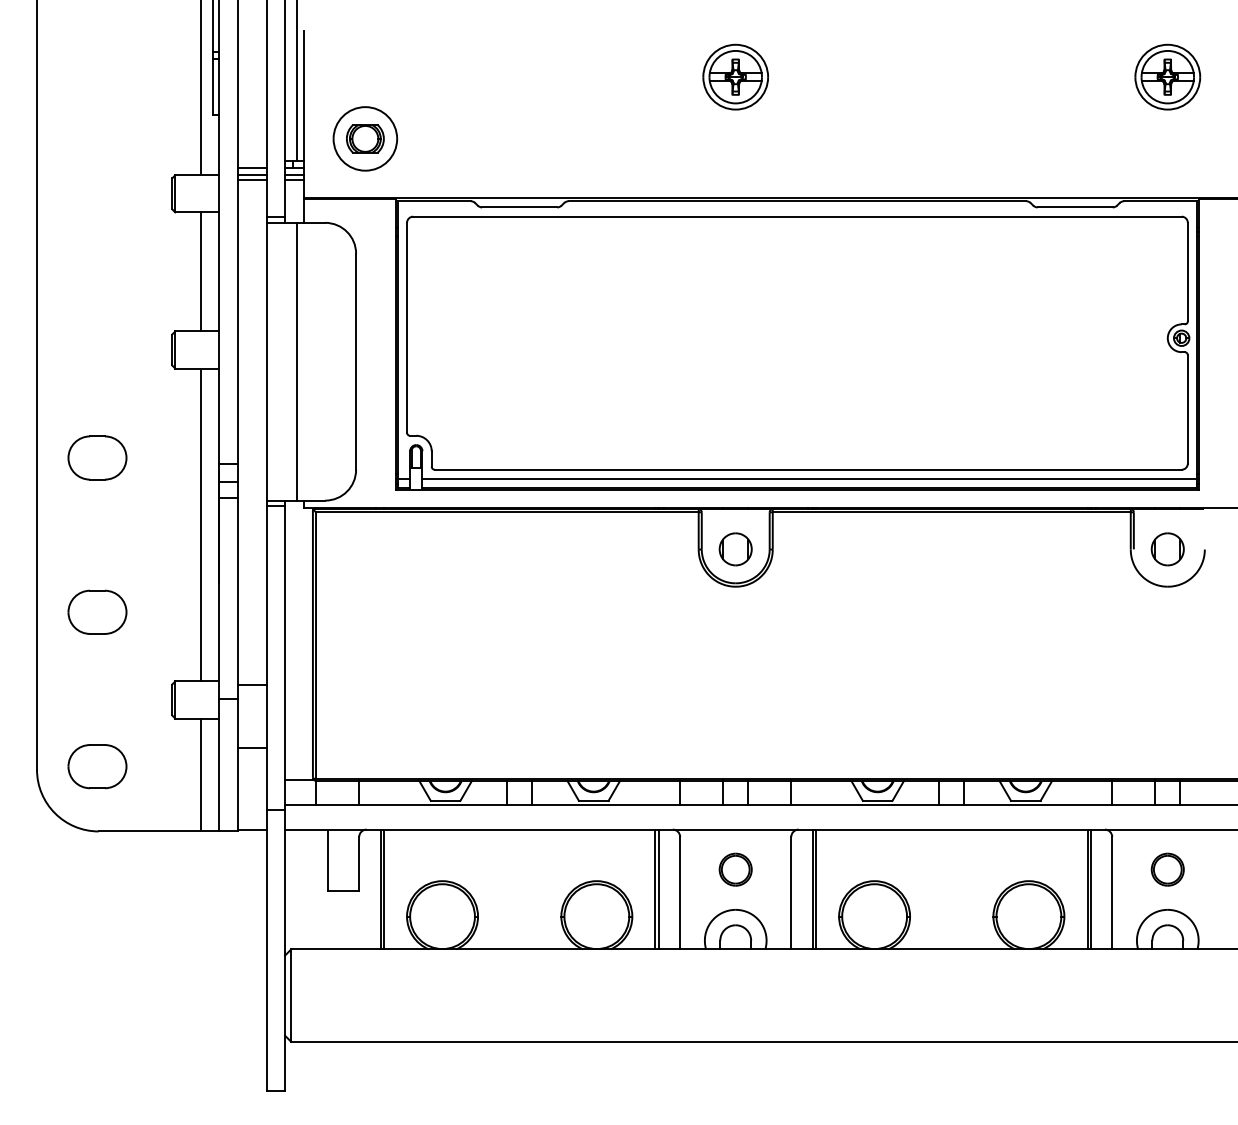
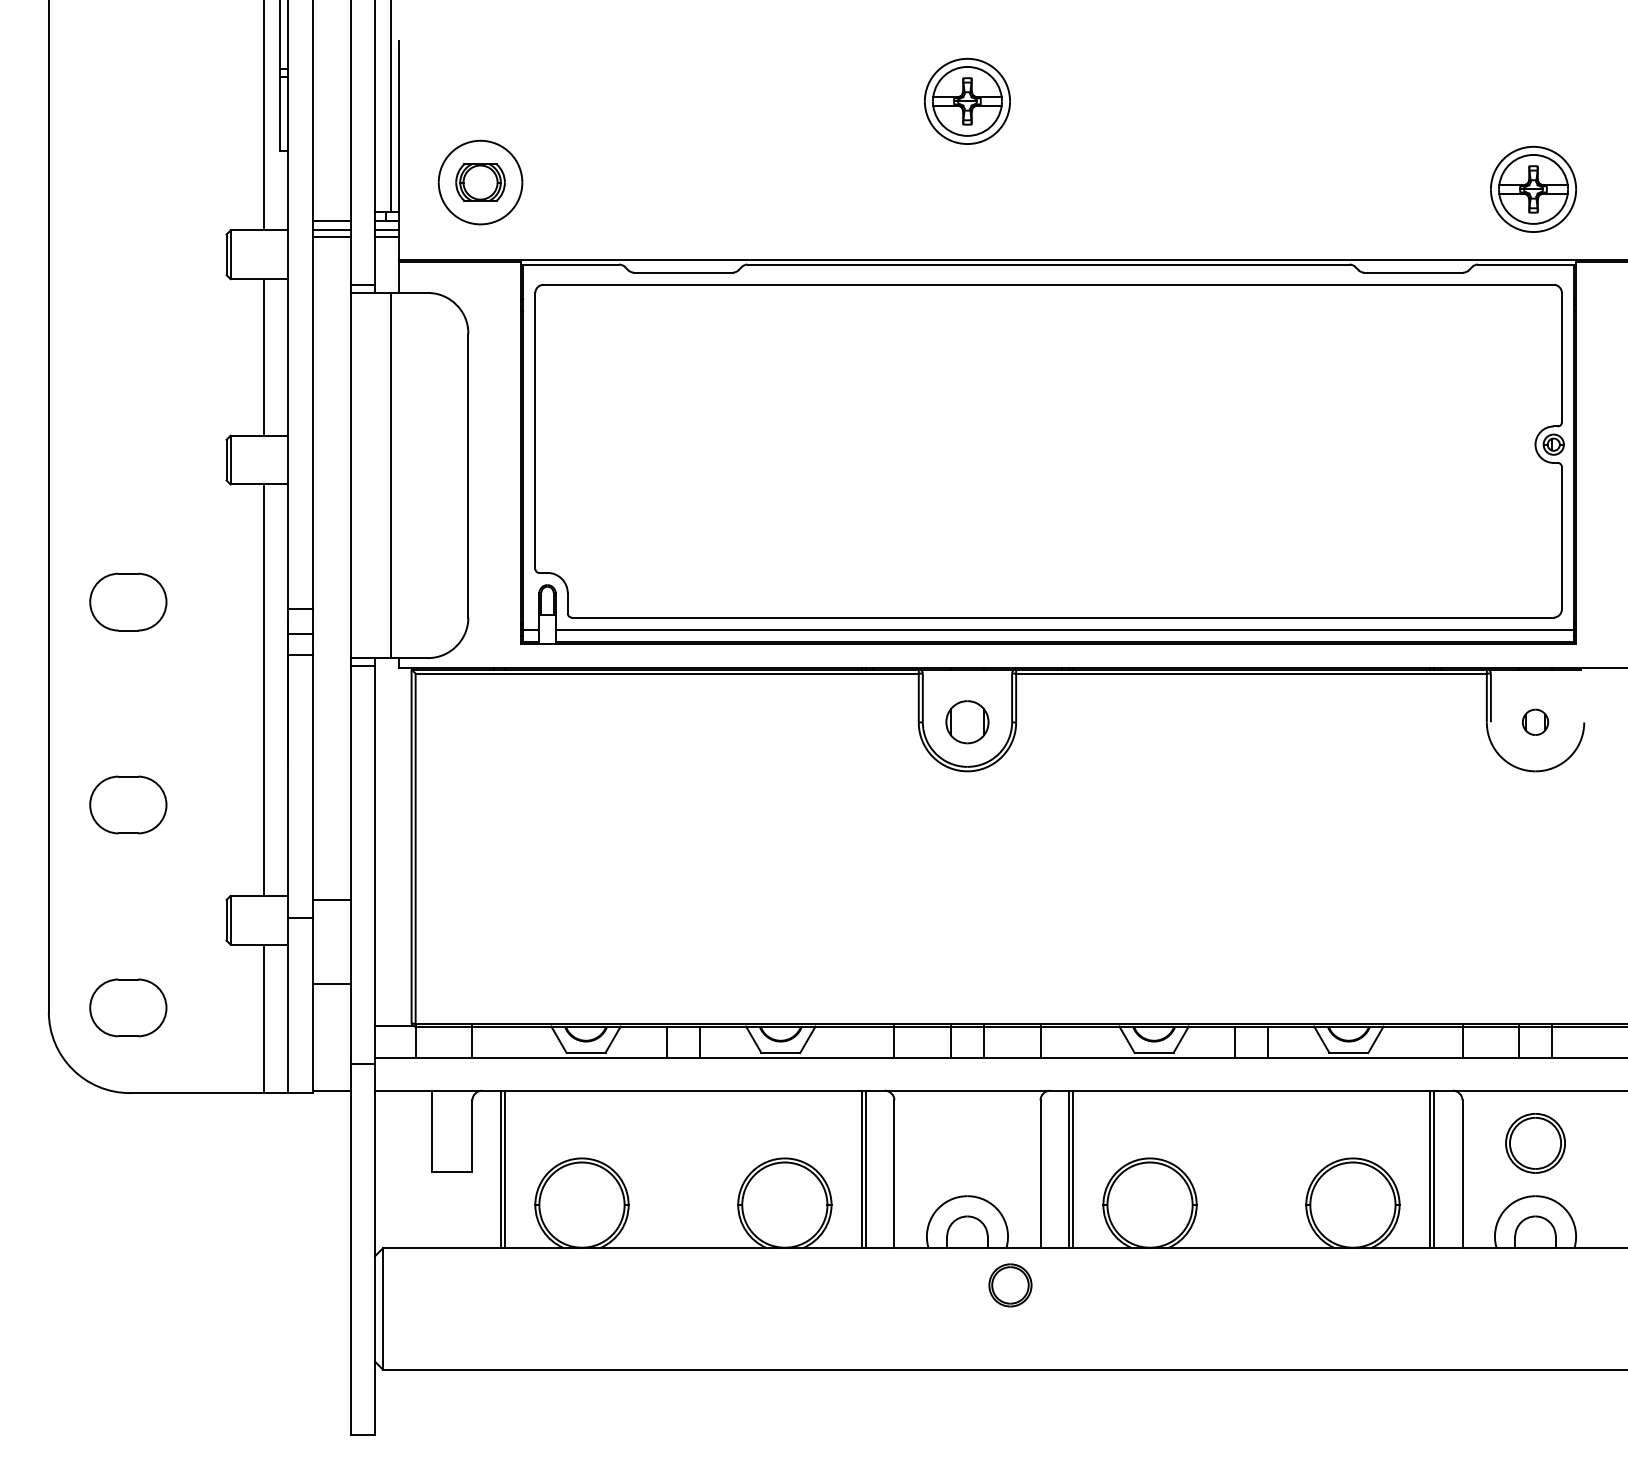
part: (1167, 76) -> (1533, 188), moved
part: (1167, 549) -> (1535, 722), size x0.6
part: (735, 869) -> (1010, 1285), moved
part: (1167, 869) -> (1535, 1143), size x1.4

